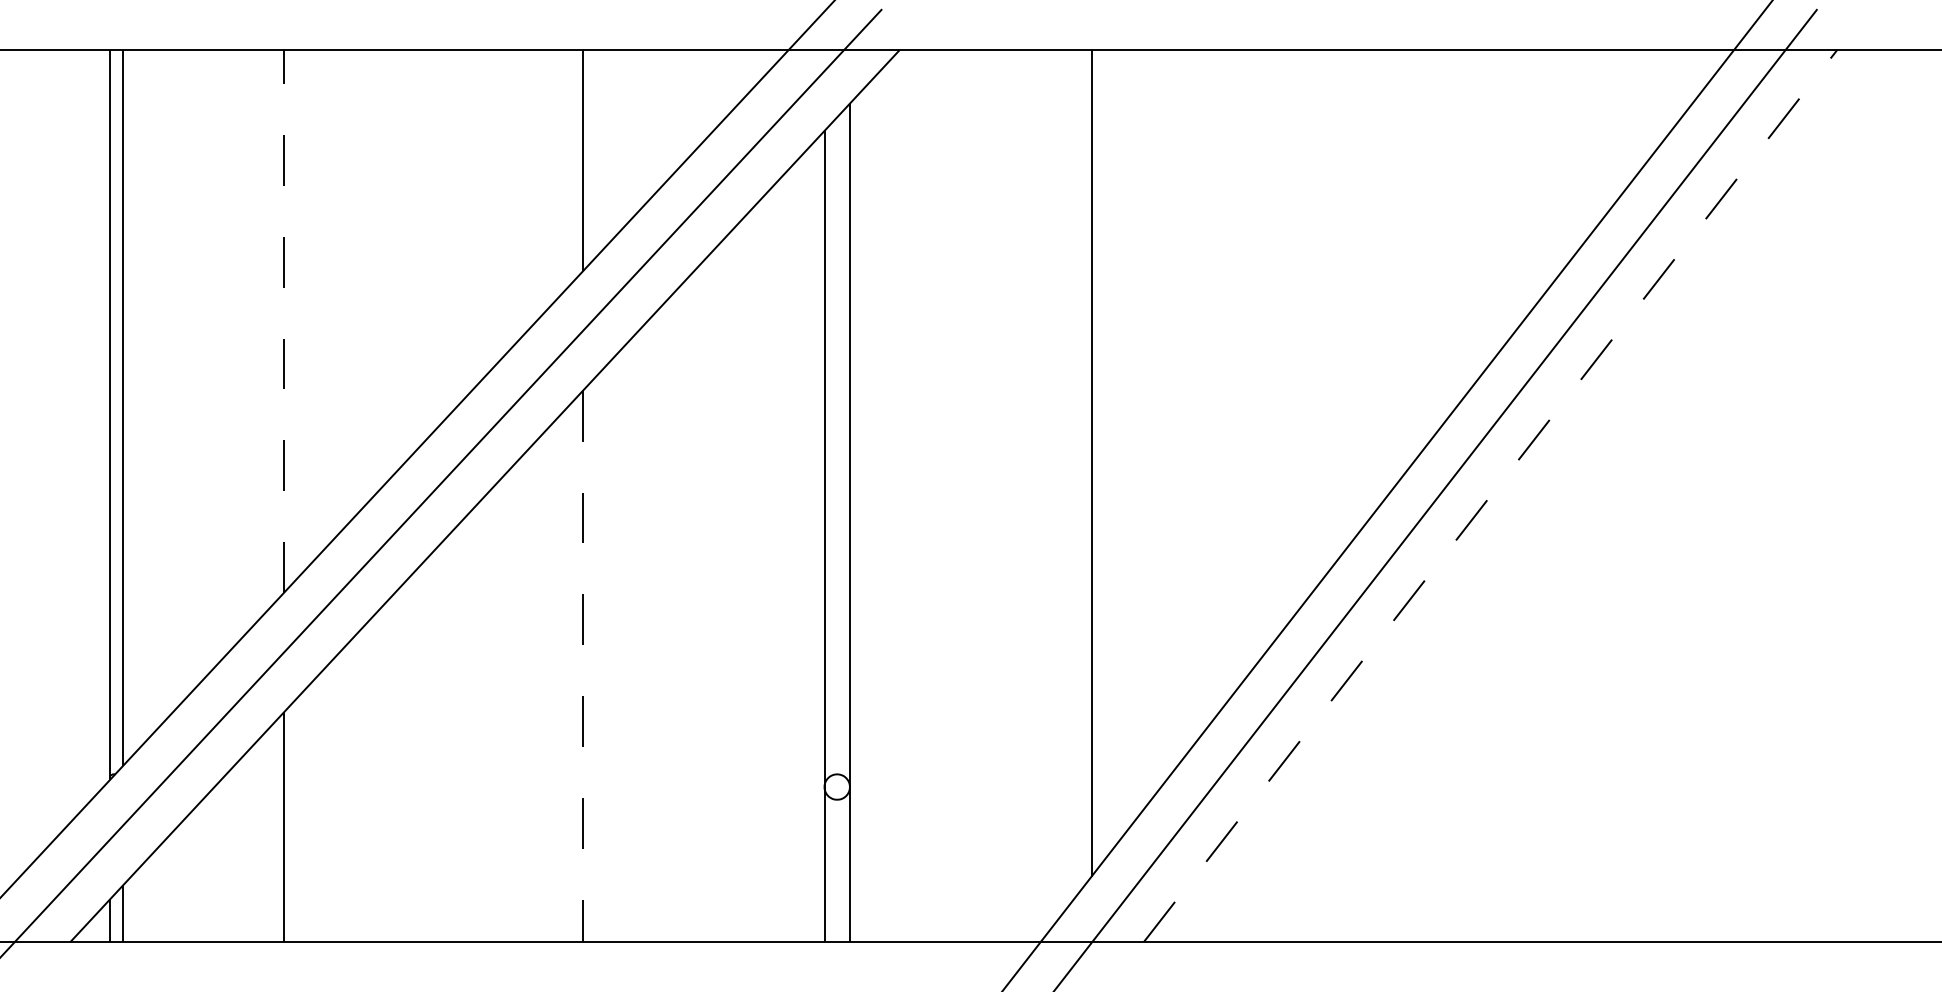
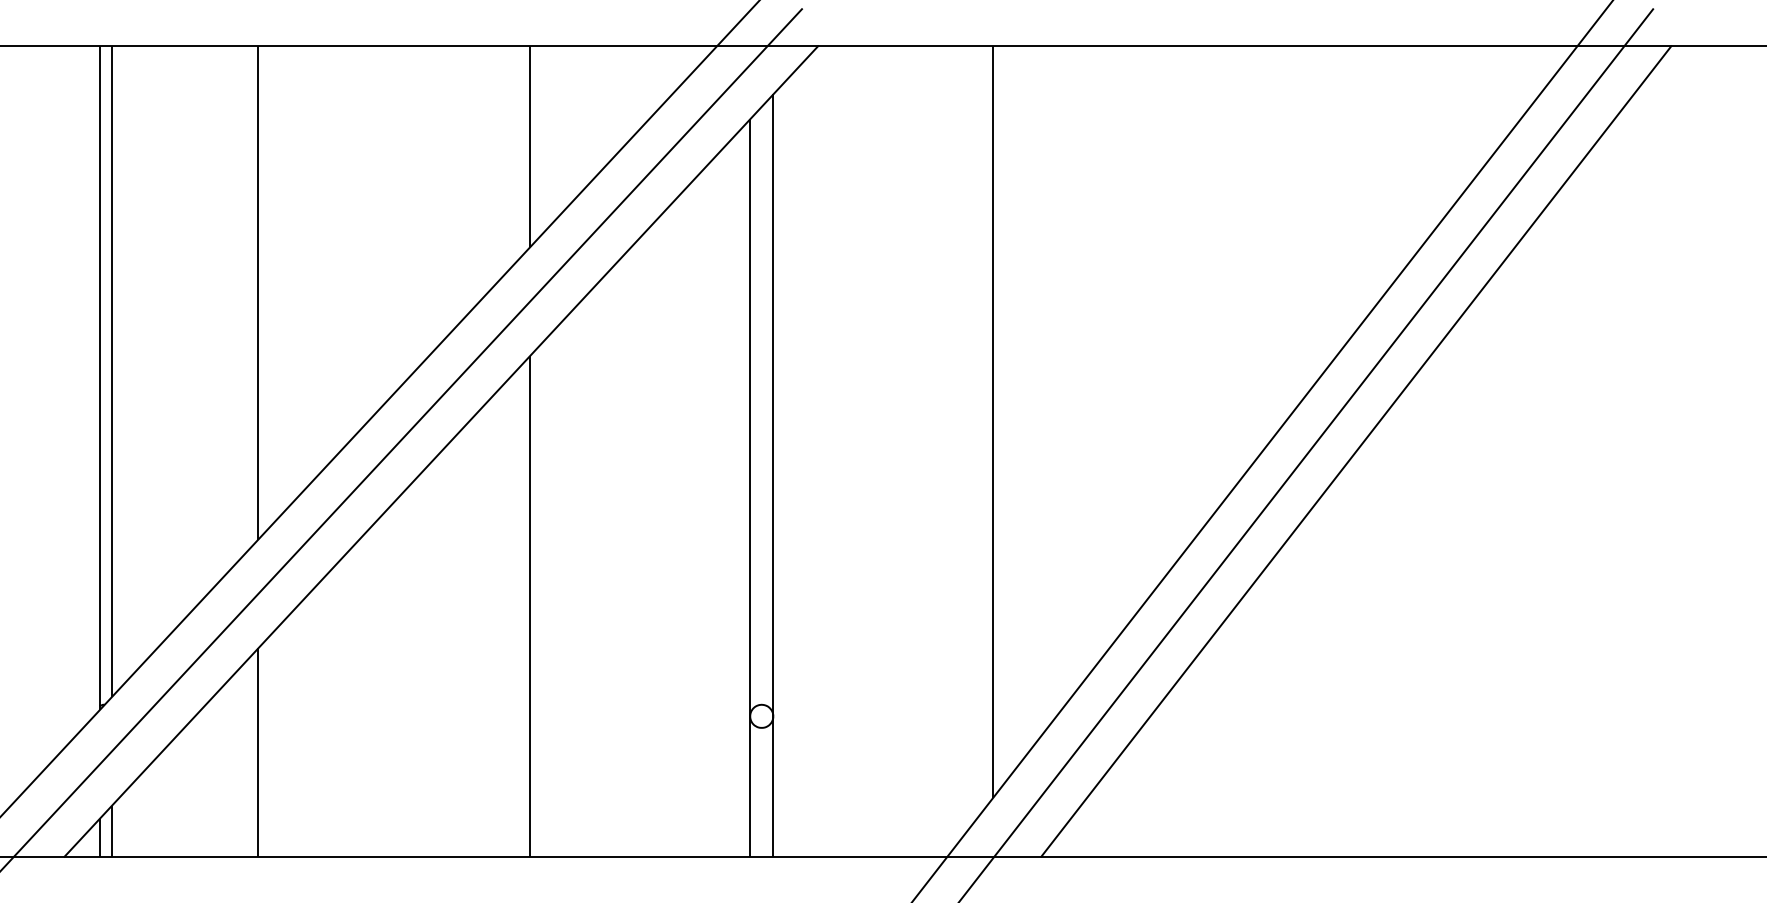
line: (283, 321) -> (257, 292), dashed -> solid
line: (1490, 495) -> (1356, 451), dashed -> solid
line: (582, 666) -> (529, 606), dashed -> solid

